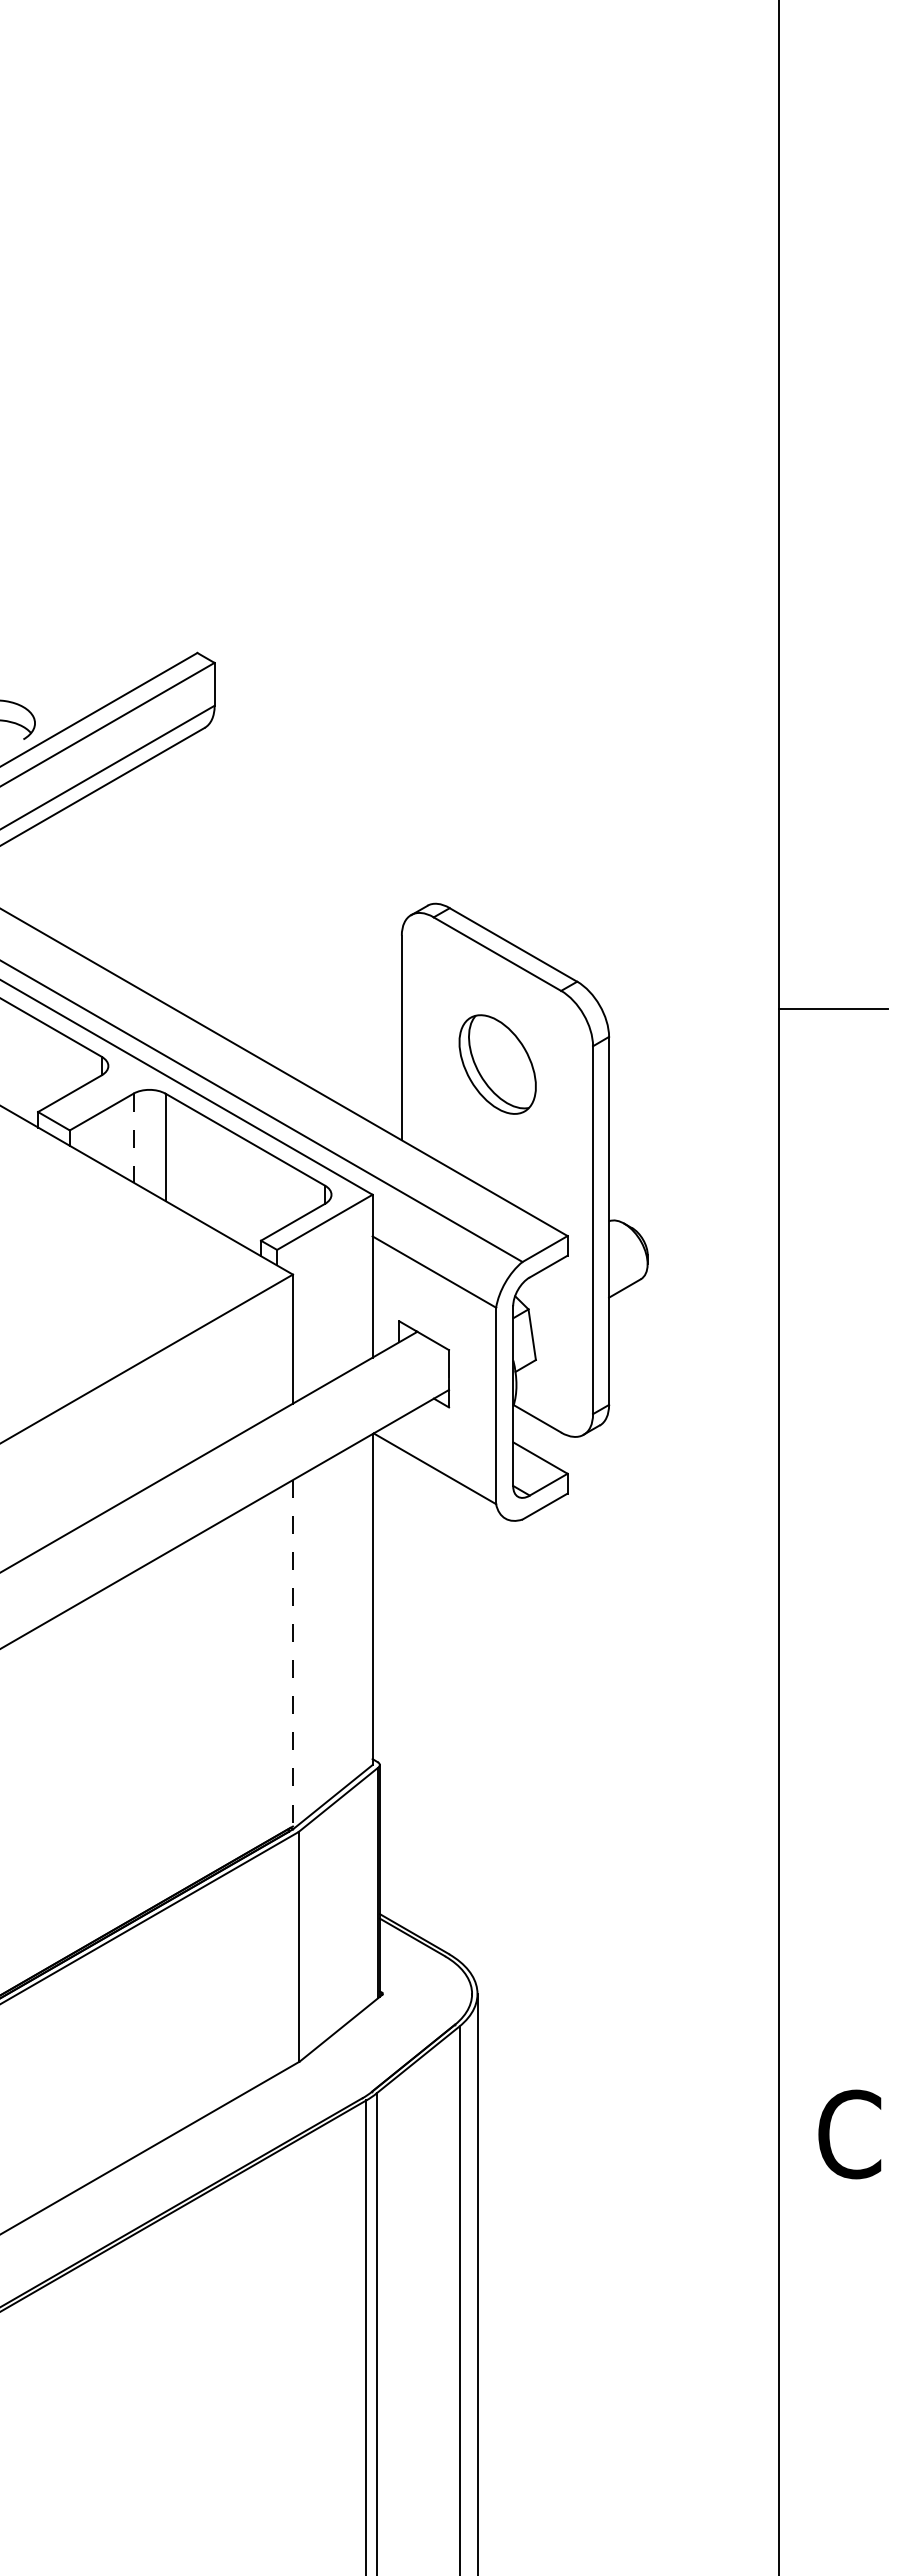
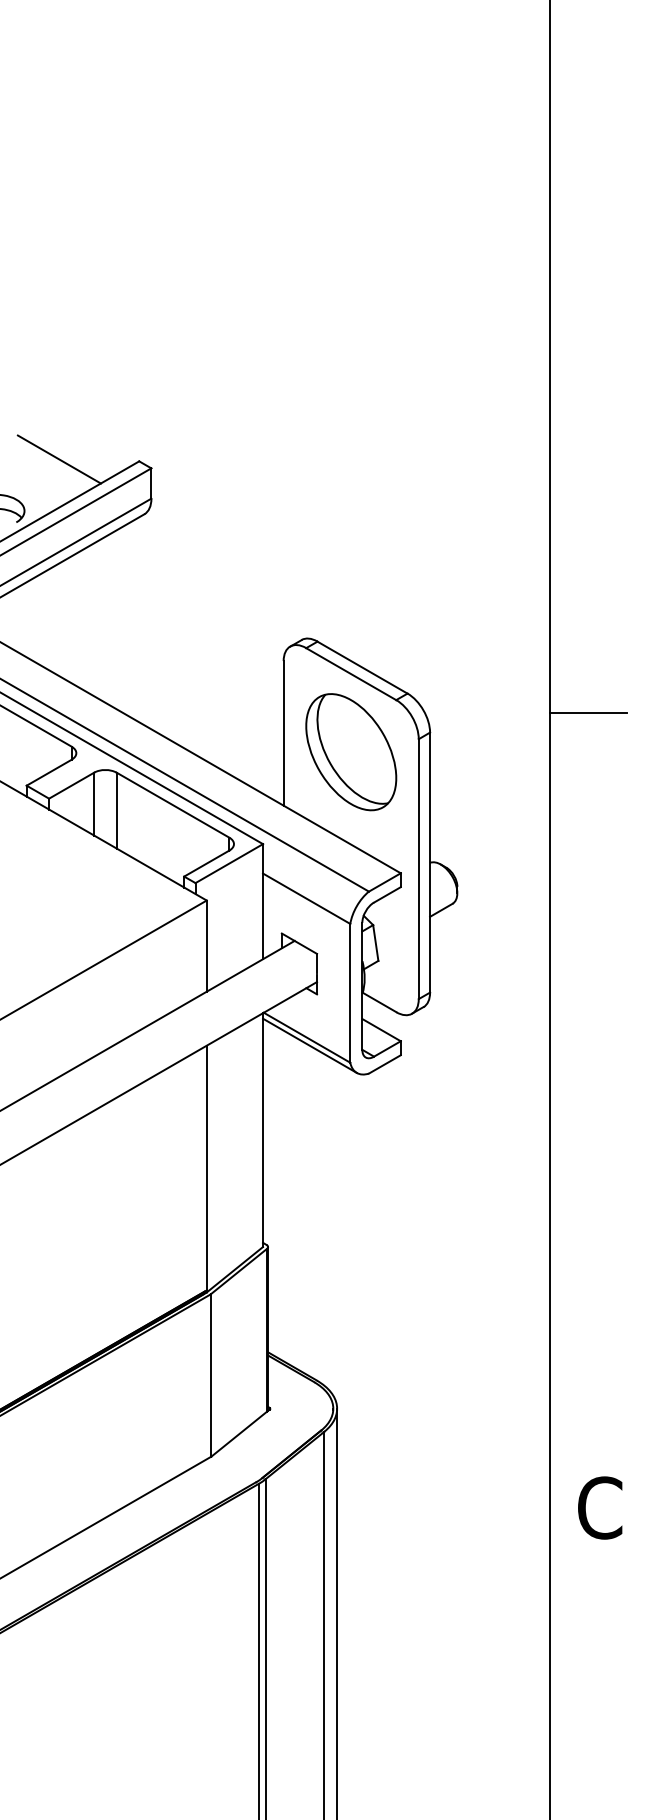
line: (84, 650) -> (59, 459), added
part: (497, 1064) -> (351, 752), size x1.67
line: (133, 1138) -> (94, 804), dashed -> solid
line: (438, 1479) -> (309, 1045), added
line: (292, 1653) -> (206, 1168), dashed -> solid

